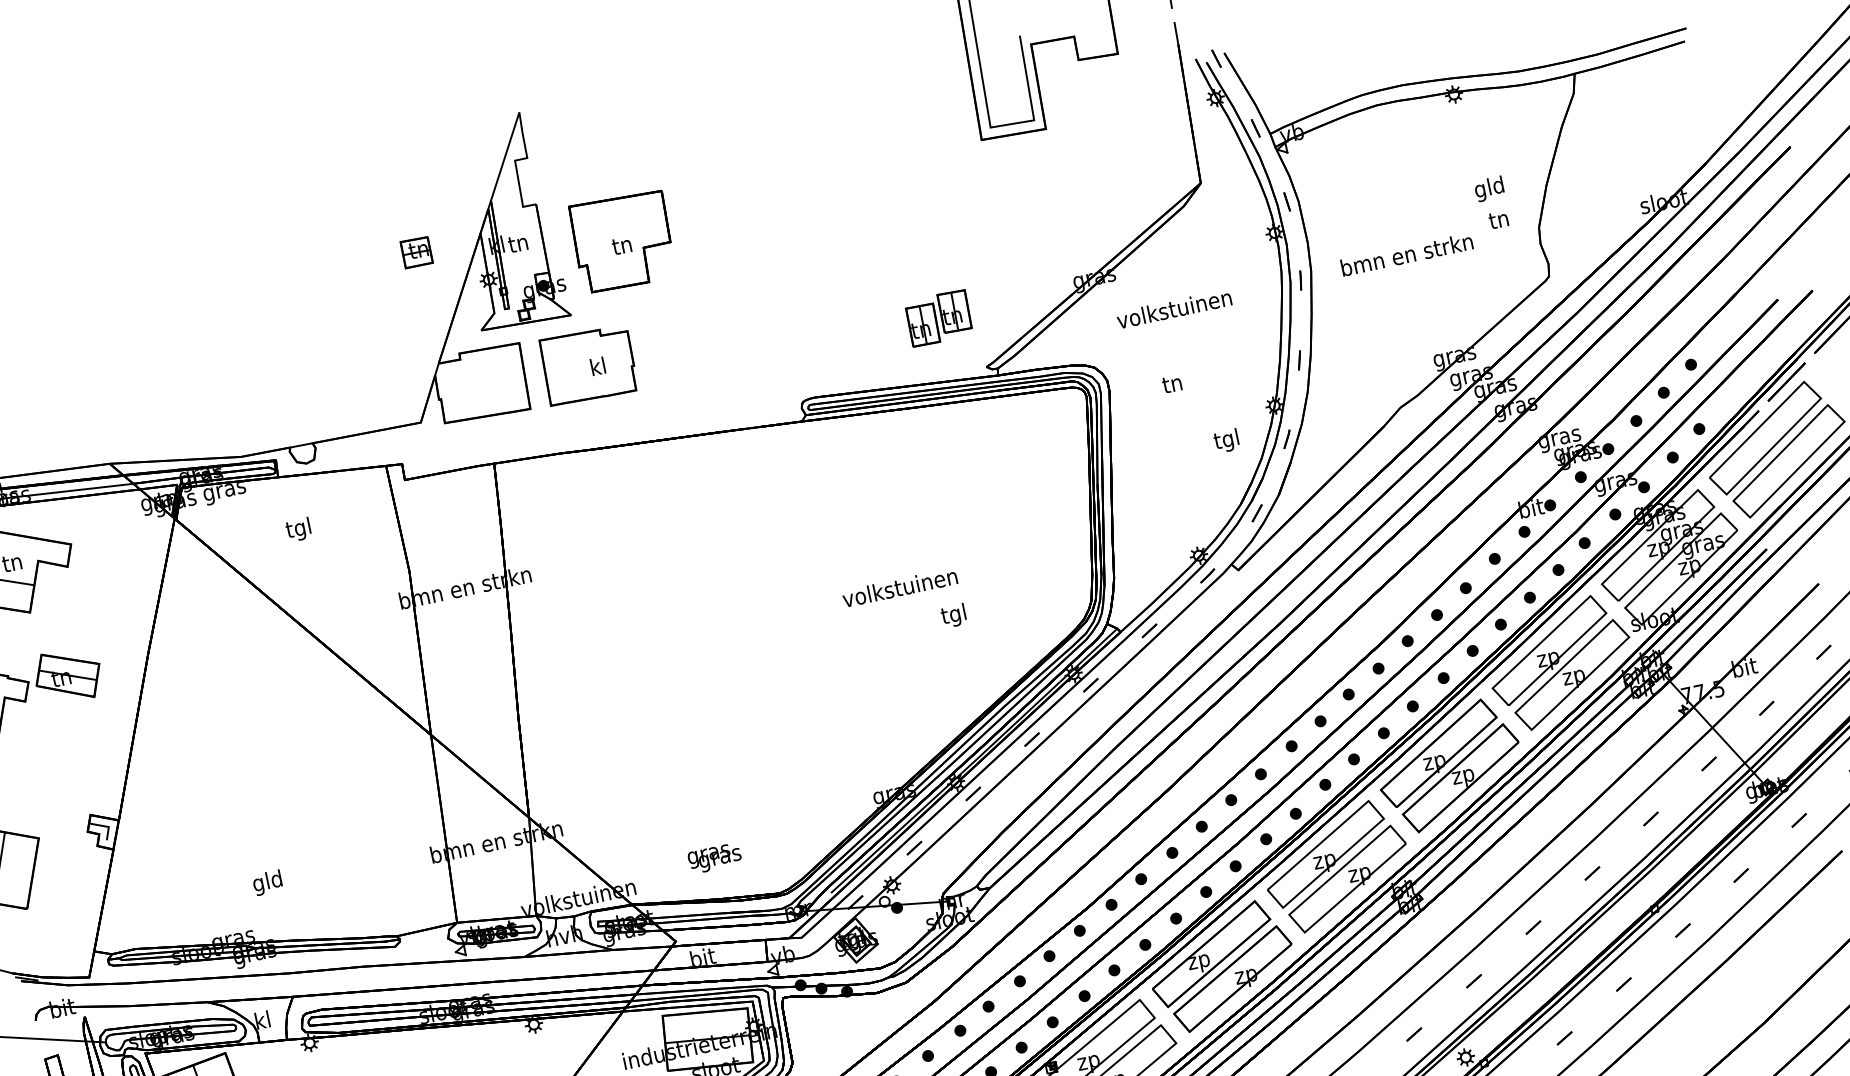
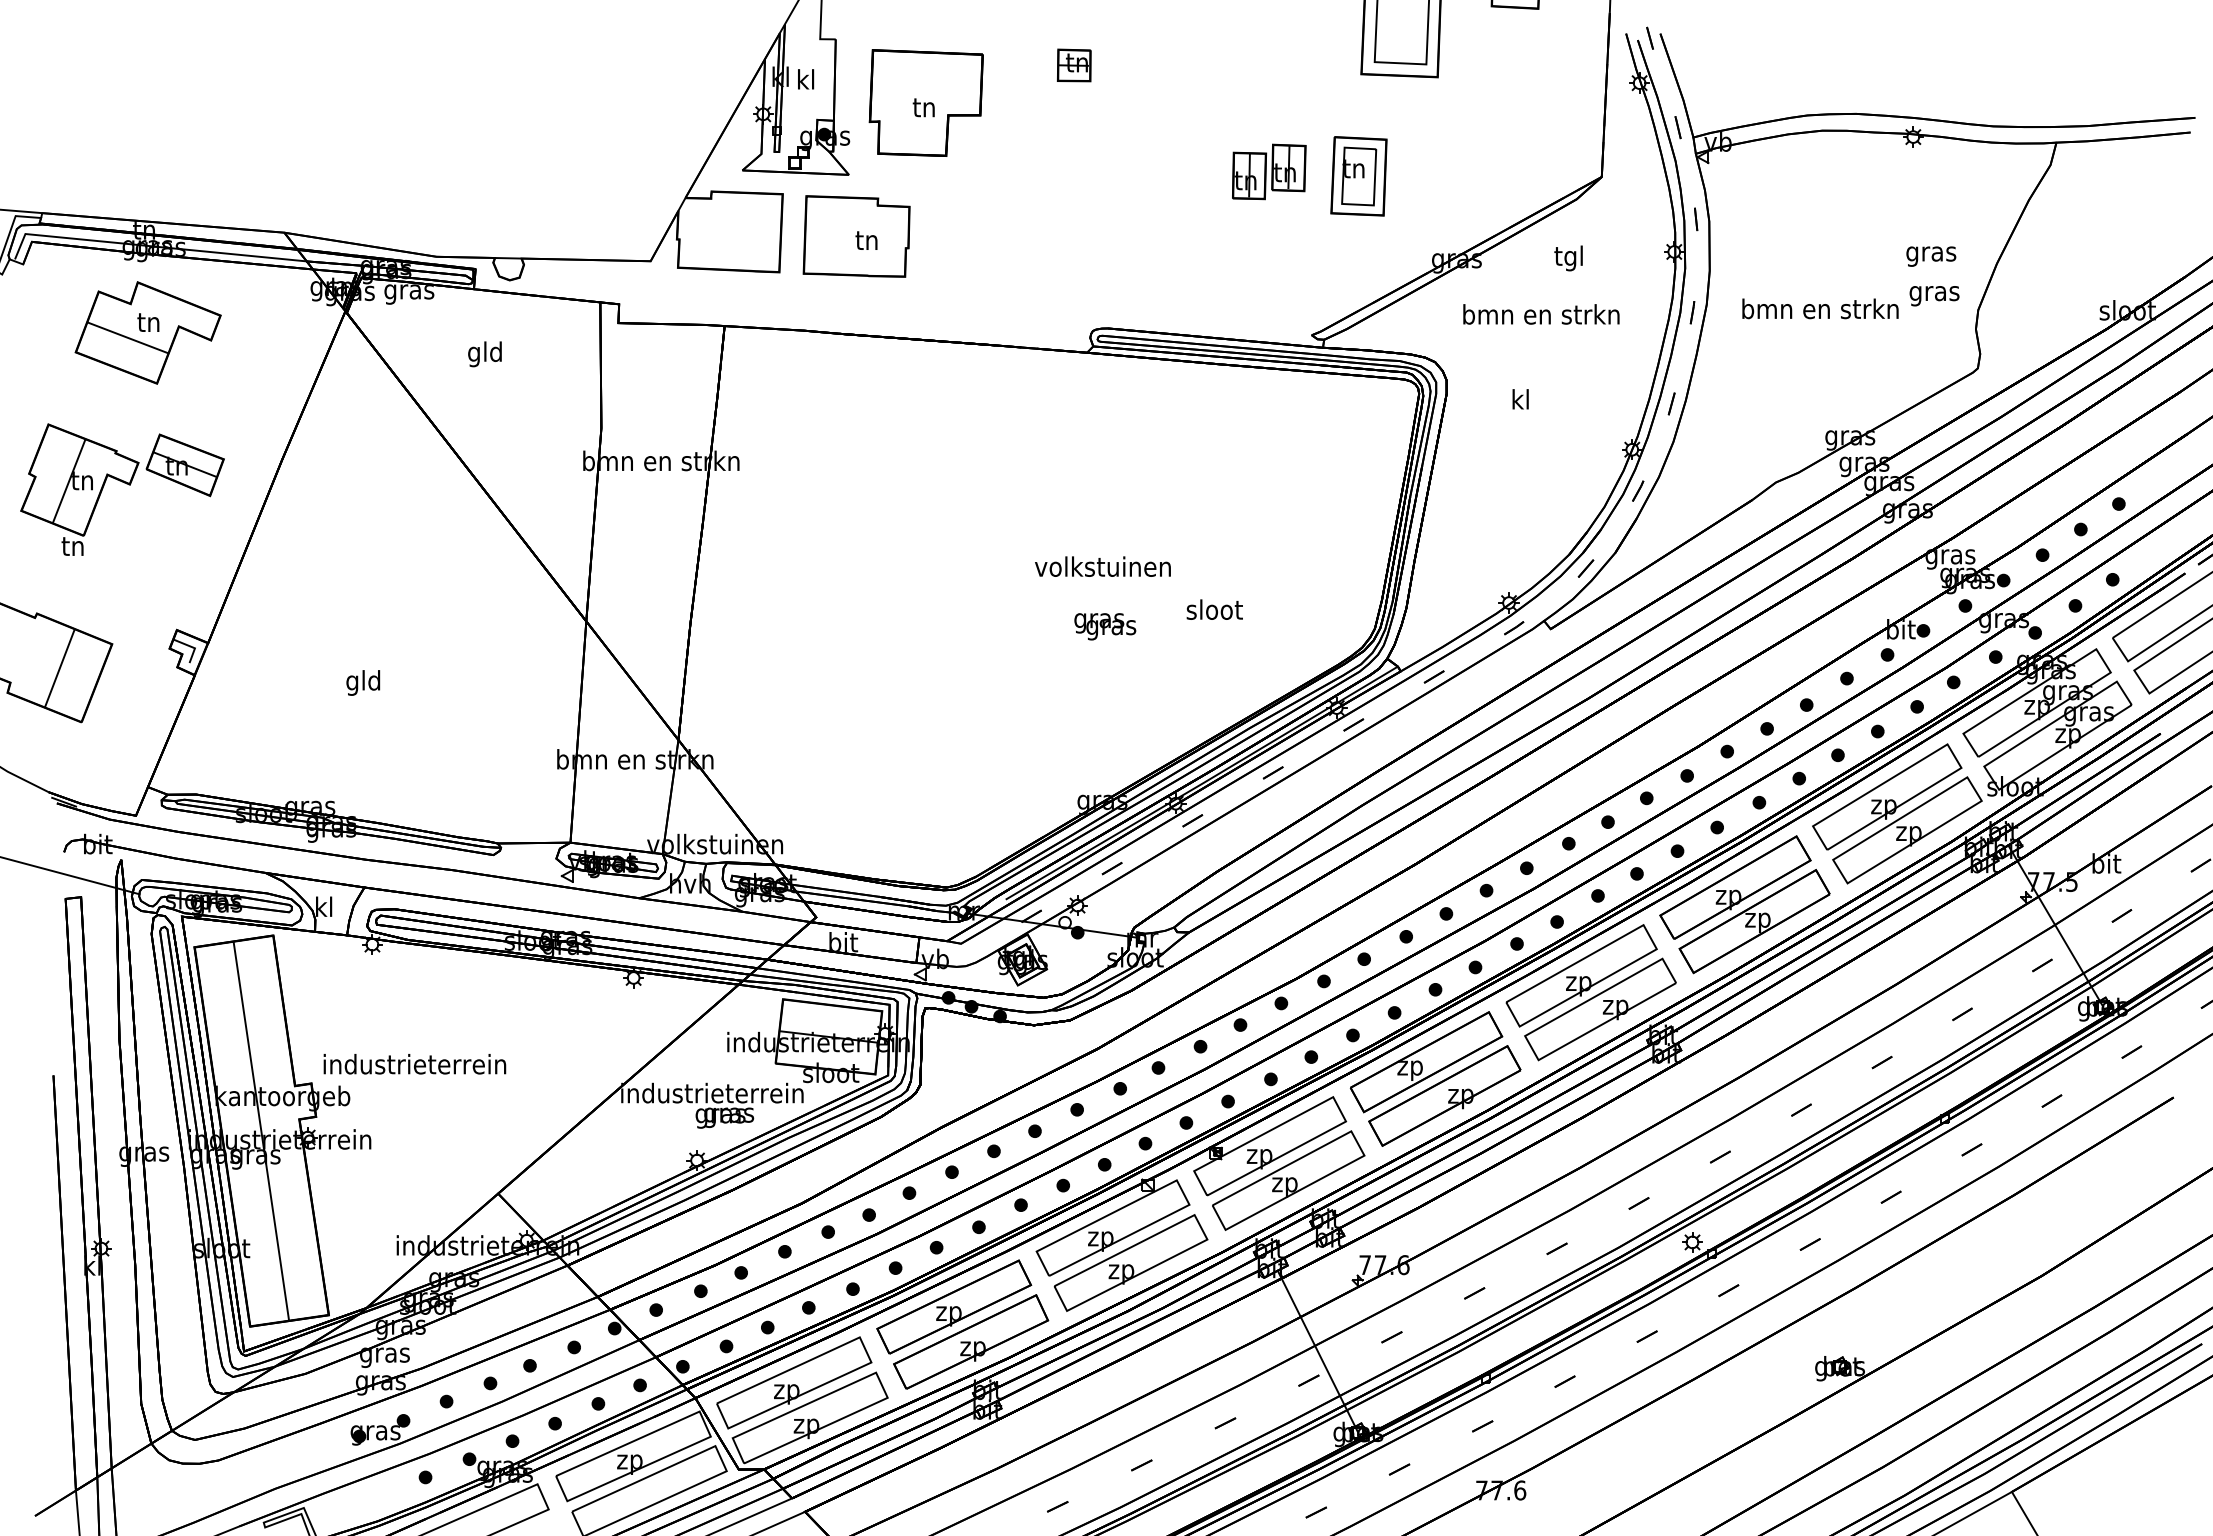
text: (1489, 188) -> (1931, 253), gld -> gras
text: (1499, 222) -> (1934, 294), tn -> gras
part: (997, 226) -> (1358, 176), added
text: (517, 243) -> (805, 79), tn -> kl
part: (416, 252) -> (1073, 65), moved
text: (1174, 308) -> (1541, 314), volkstuinen -> bmn en strkn
part: (939, 317) -> (1269, 171), moved
text: (597, 366) -> (866, 239), kl -> tn
text: (1171, 383) -> (1519, 399), tn -> kl
text: (1226, 441) -> (1568, 258), moved
text: (298, 530) -> (484, 354), tgl -> gld
text: (899, 587) -> (1102, 566), moved
text: (954, 615) -> (1214, 612), tgl -> sloot
text: (715, 858) -> (1105, 626), moved
text: (267, 882) -> (363, 682), moved

